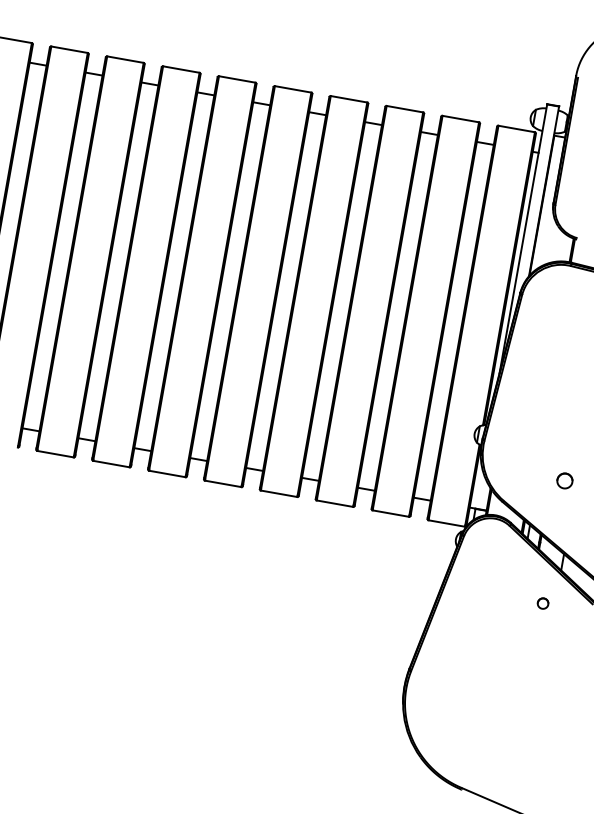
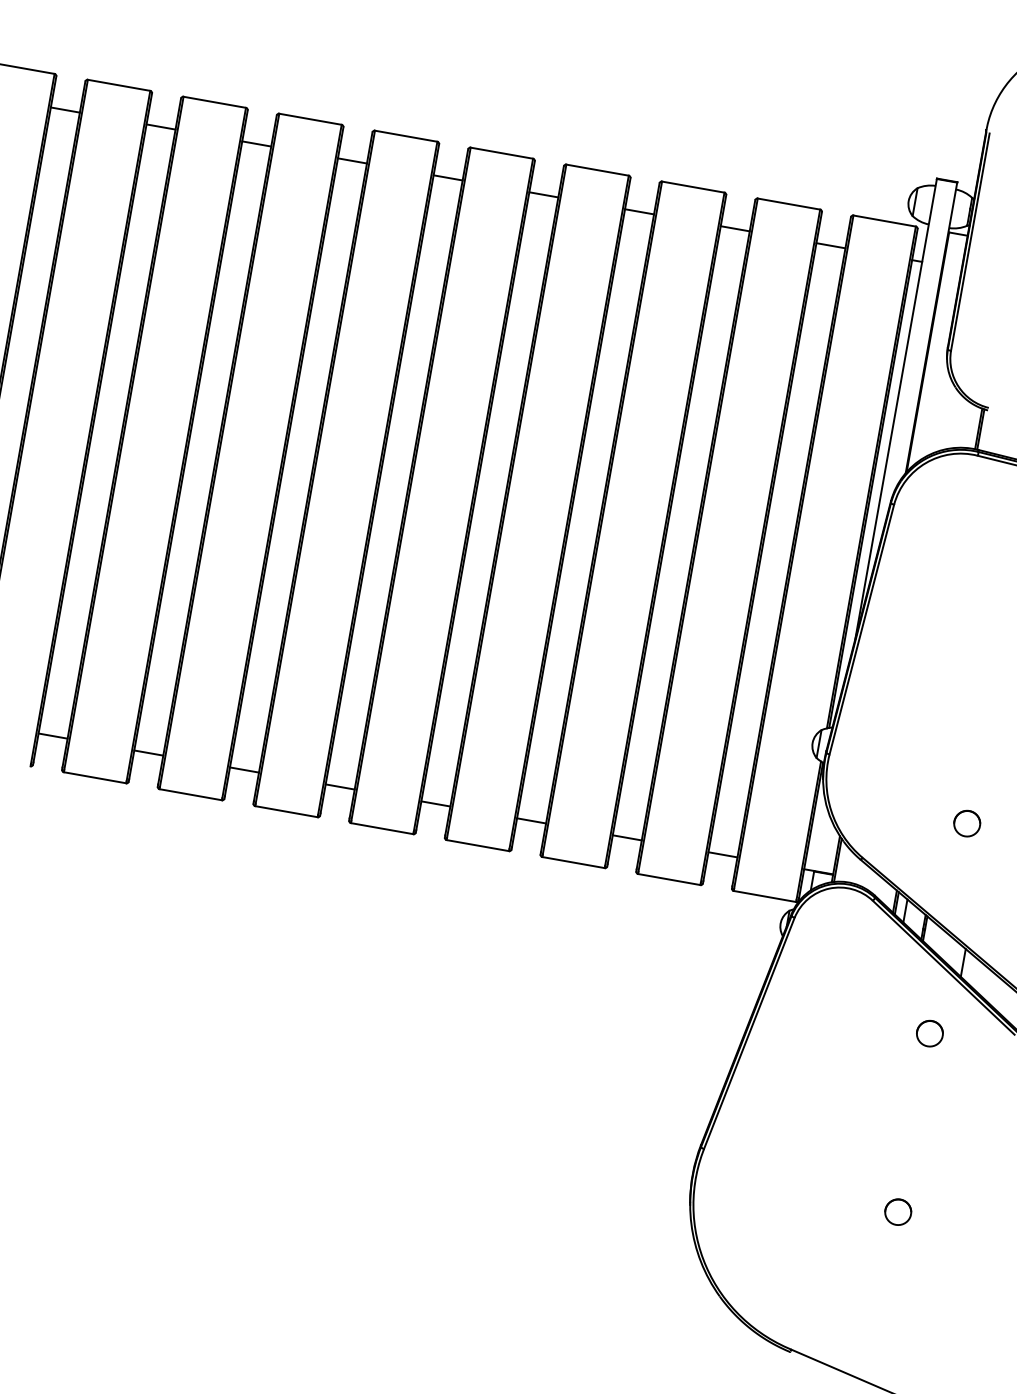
part: (542, 603) -> (928, 1033), size x1.43
part: (524, 707) -> (898, 1211), added

